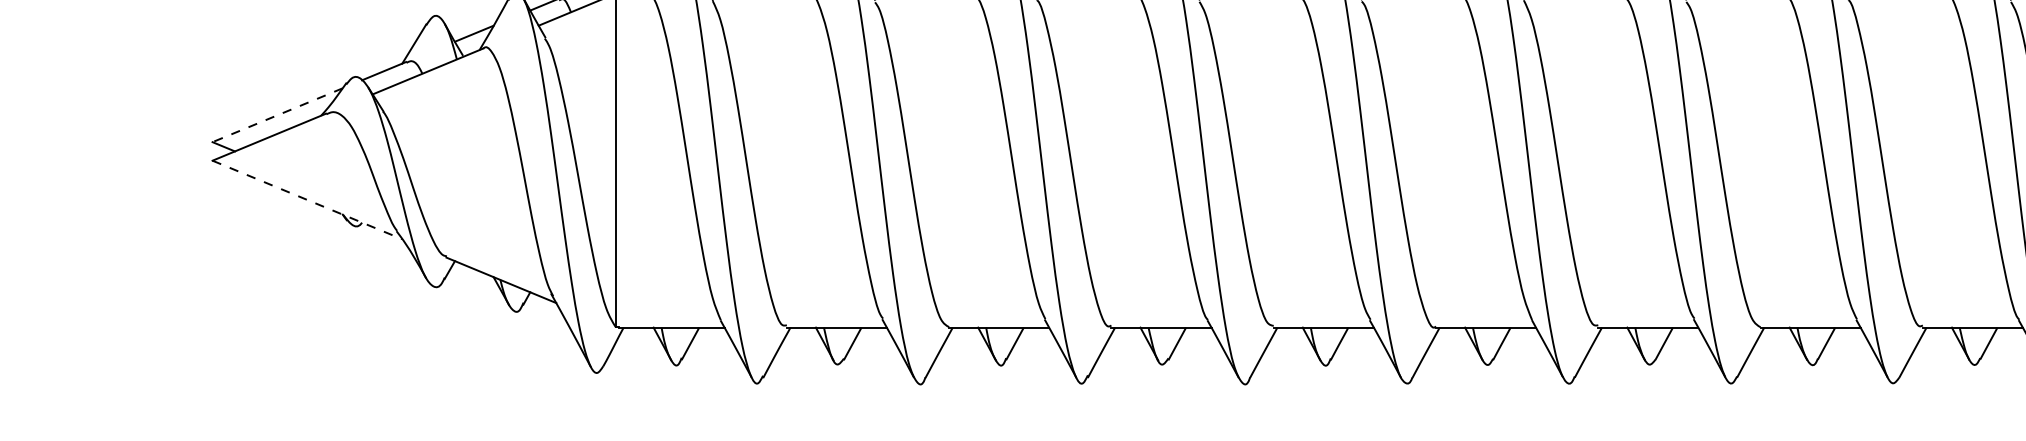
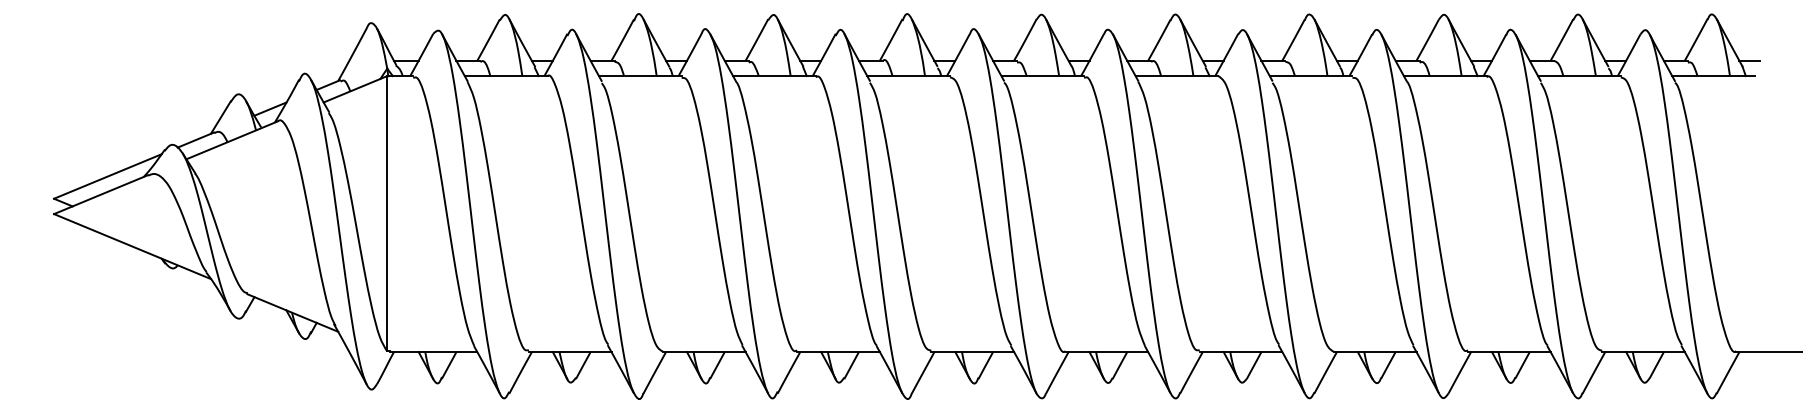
line: (277, 115) -> (107, 176), dashed -> solid
line: (307, 199) -> (132, 246), dashed -> solid

